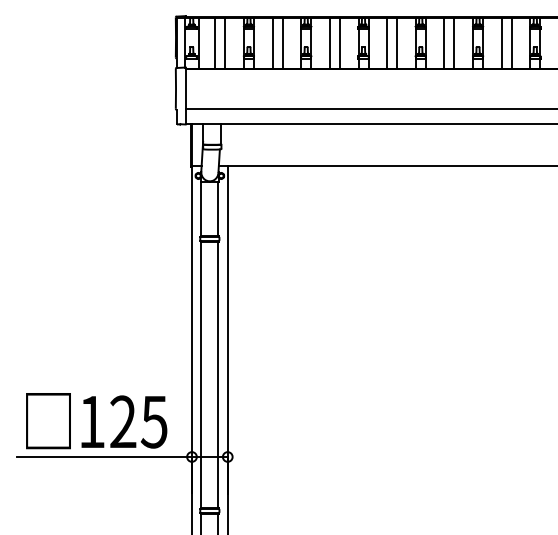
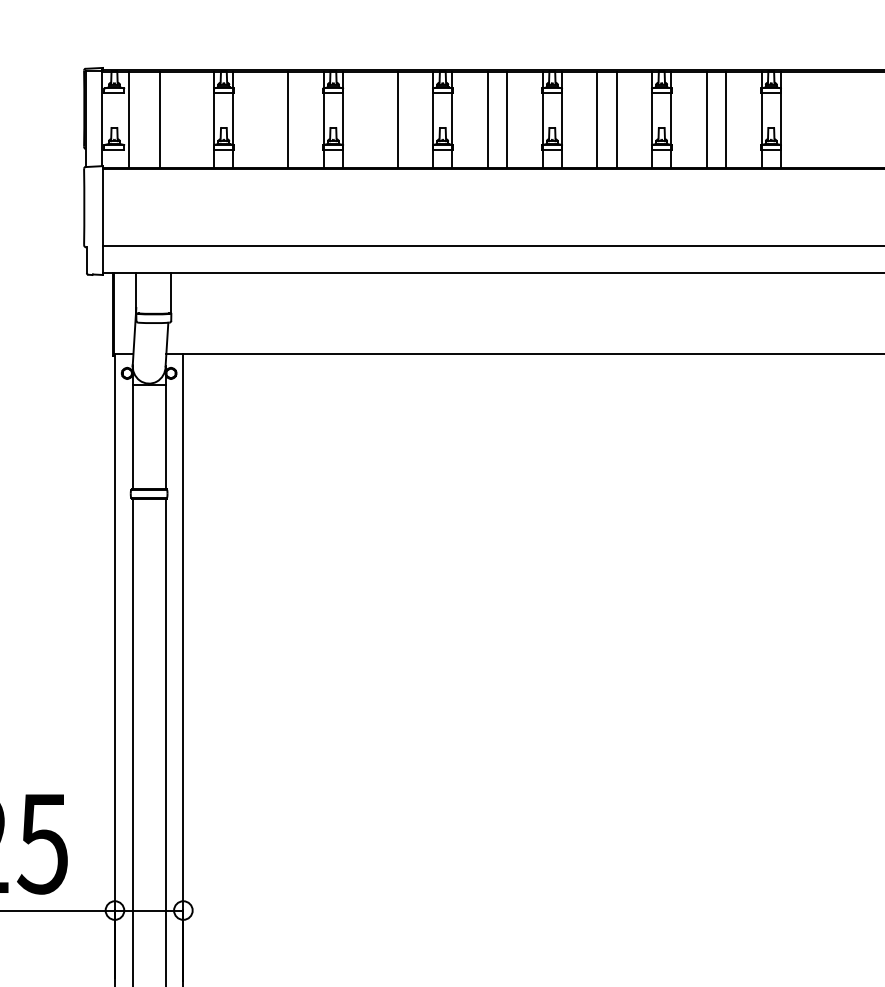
line: (225, 43) -> (179, 120), removed
line: (272, 43) -> (268, 120), removed
line: (329, 43) -> (377, 120), removed

